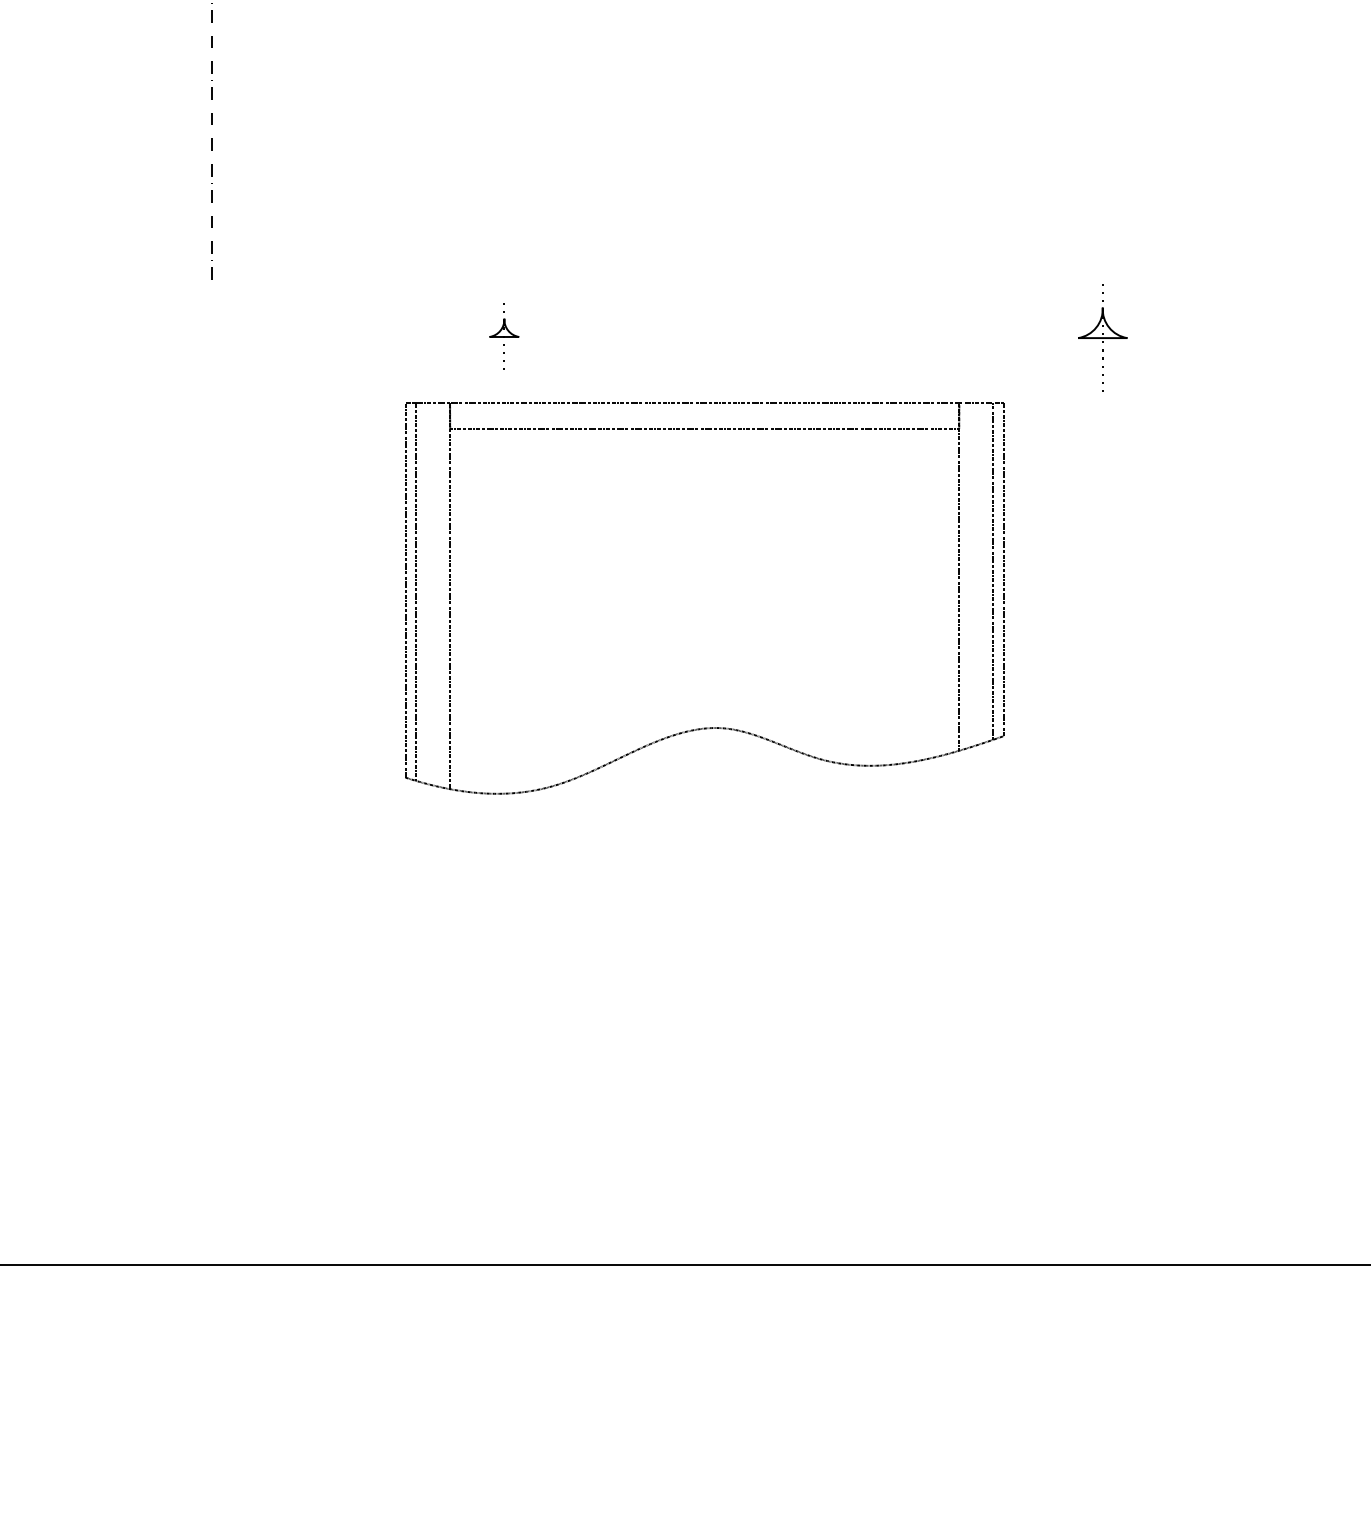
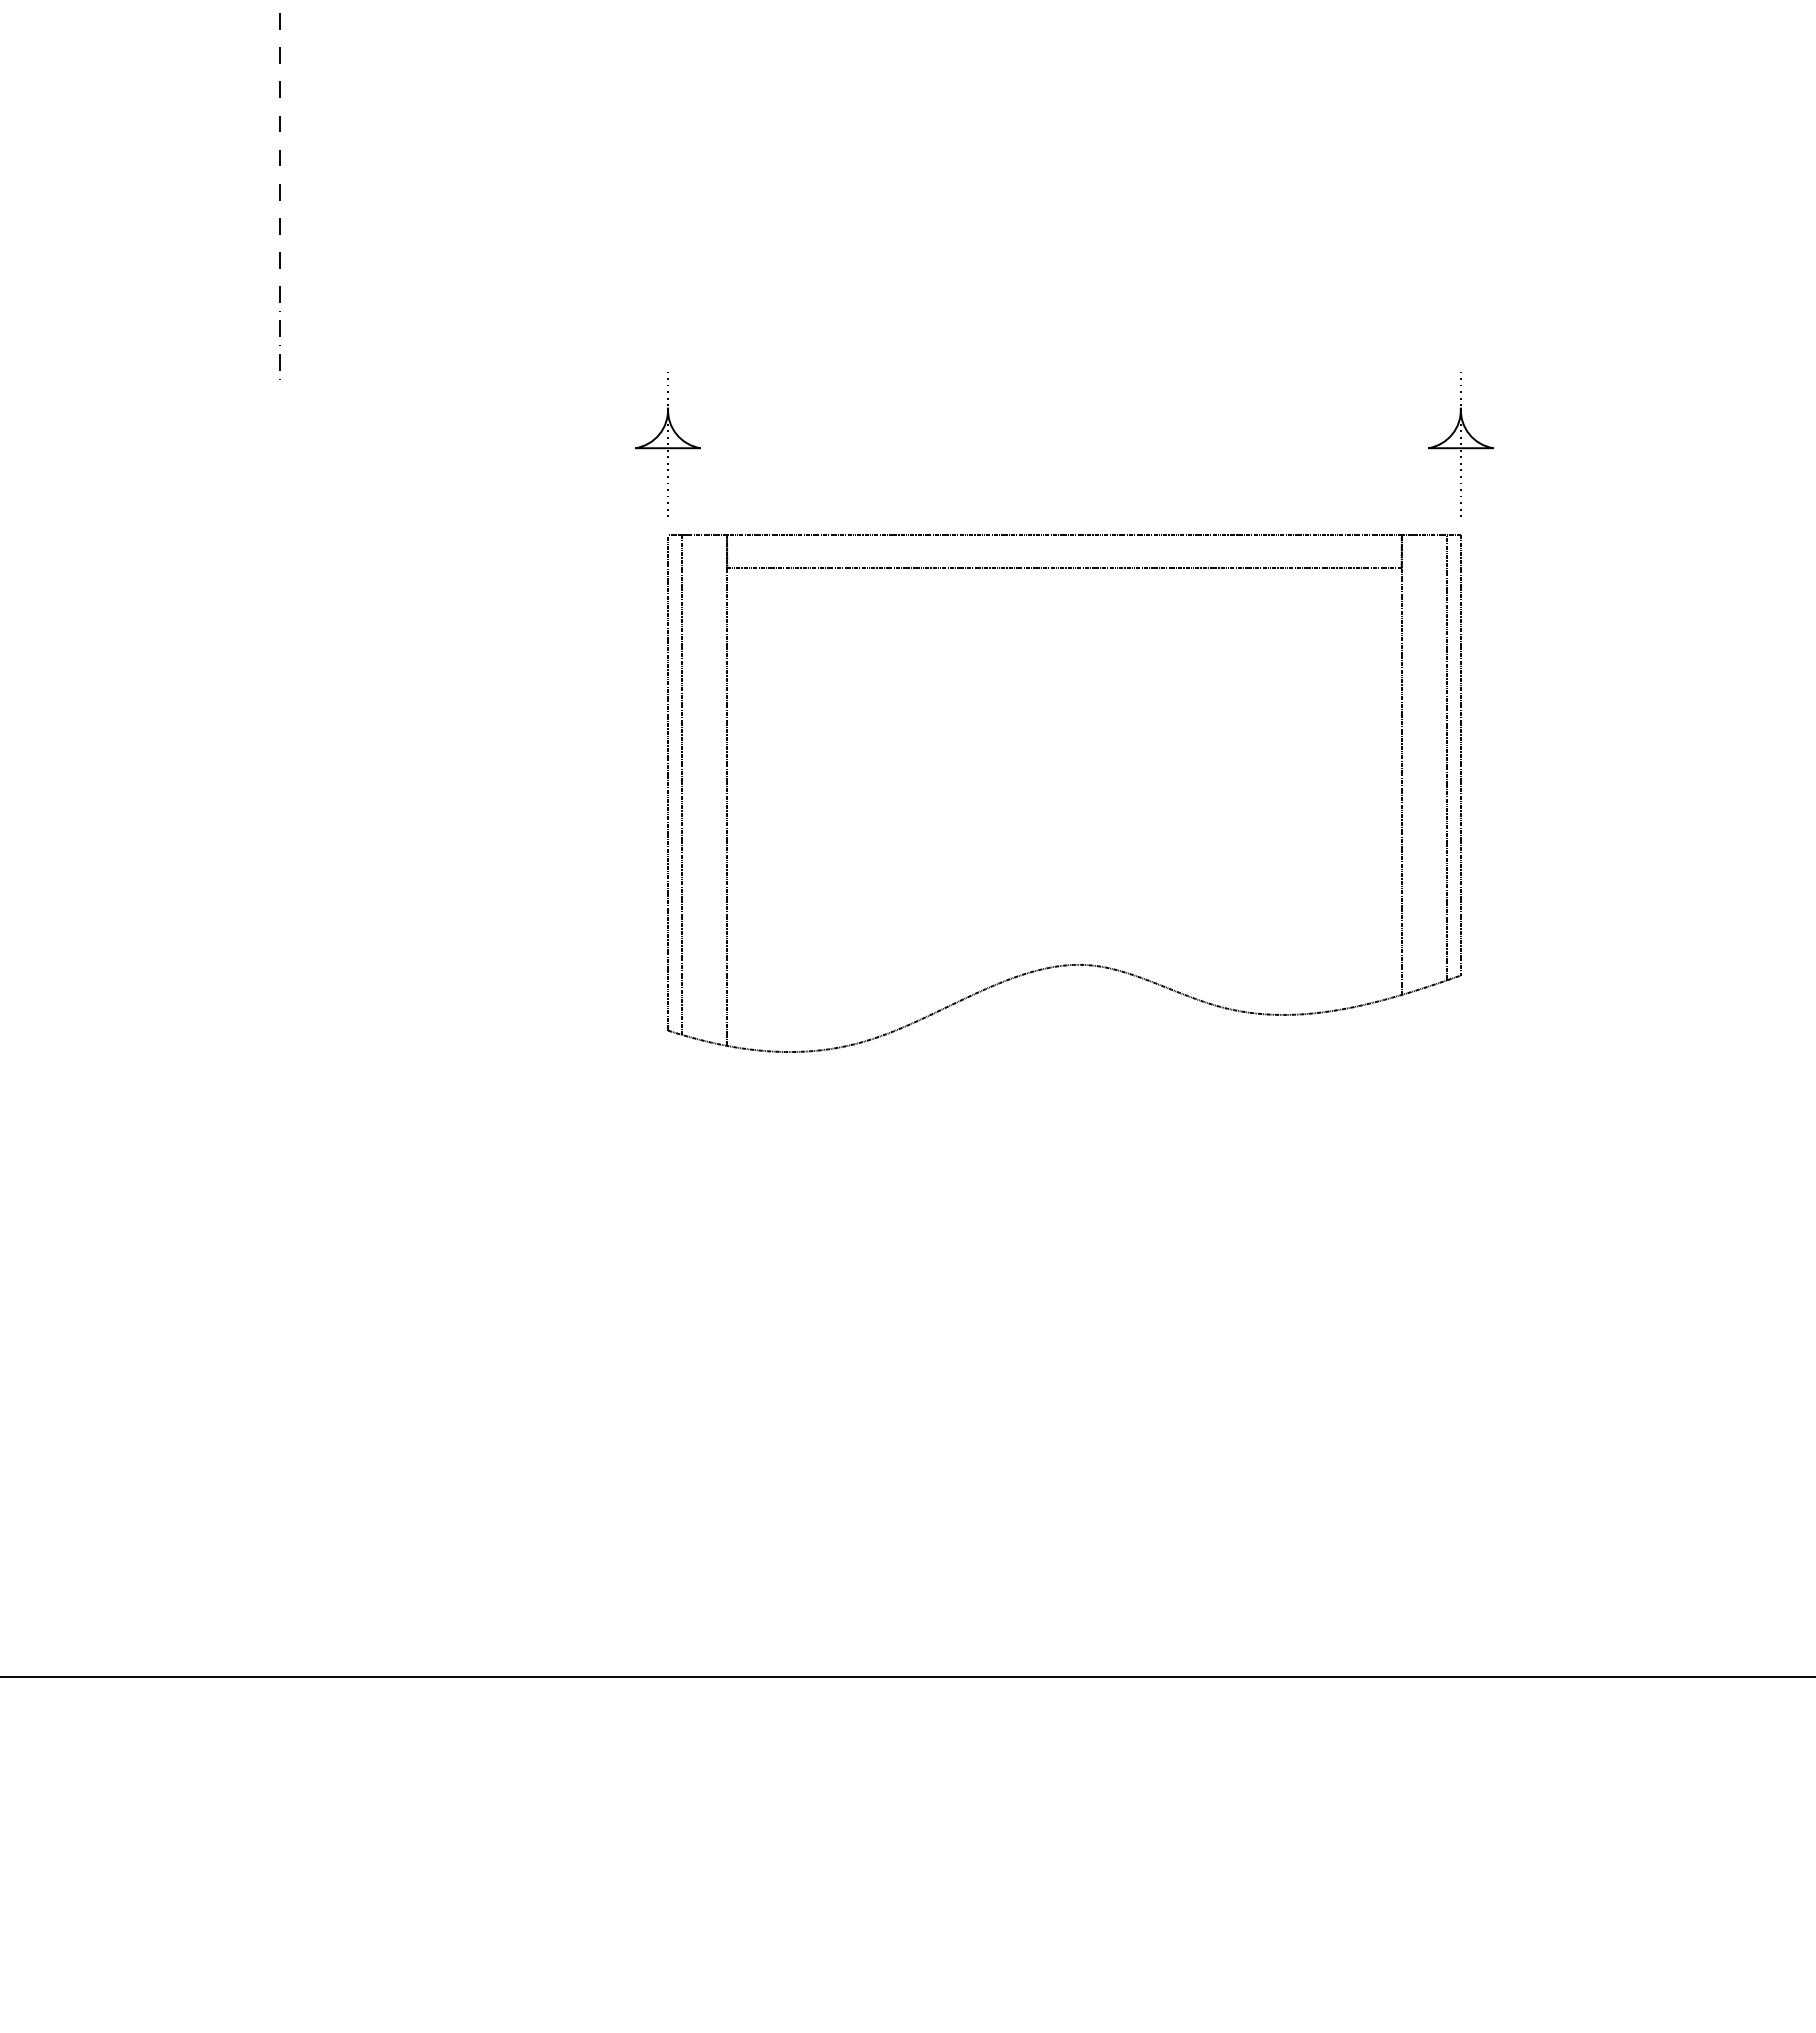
part: (503, 335) -> (667, 444), size x1.67
part: (704, 727) -> (1064, 964), moved

